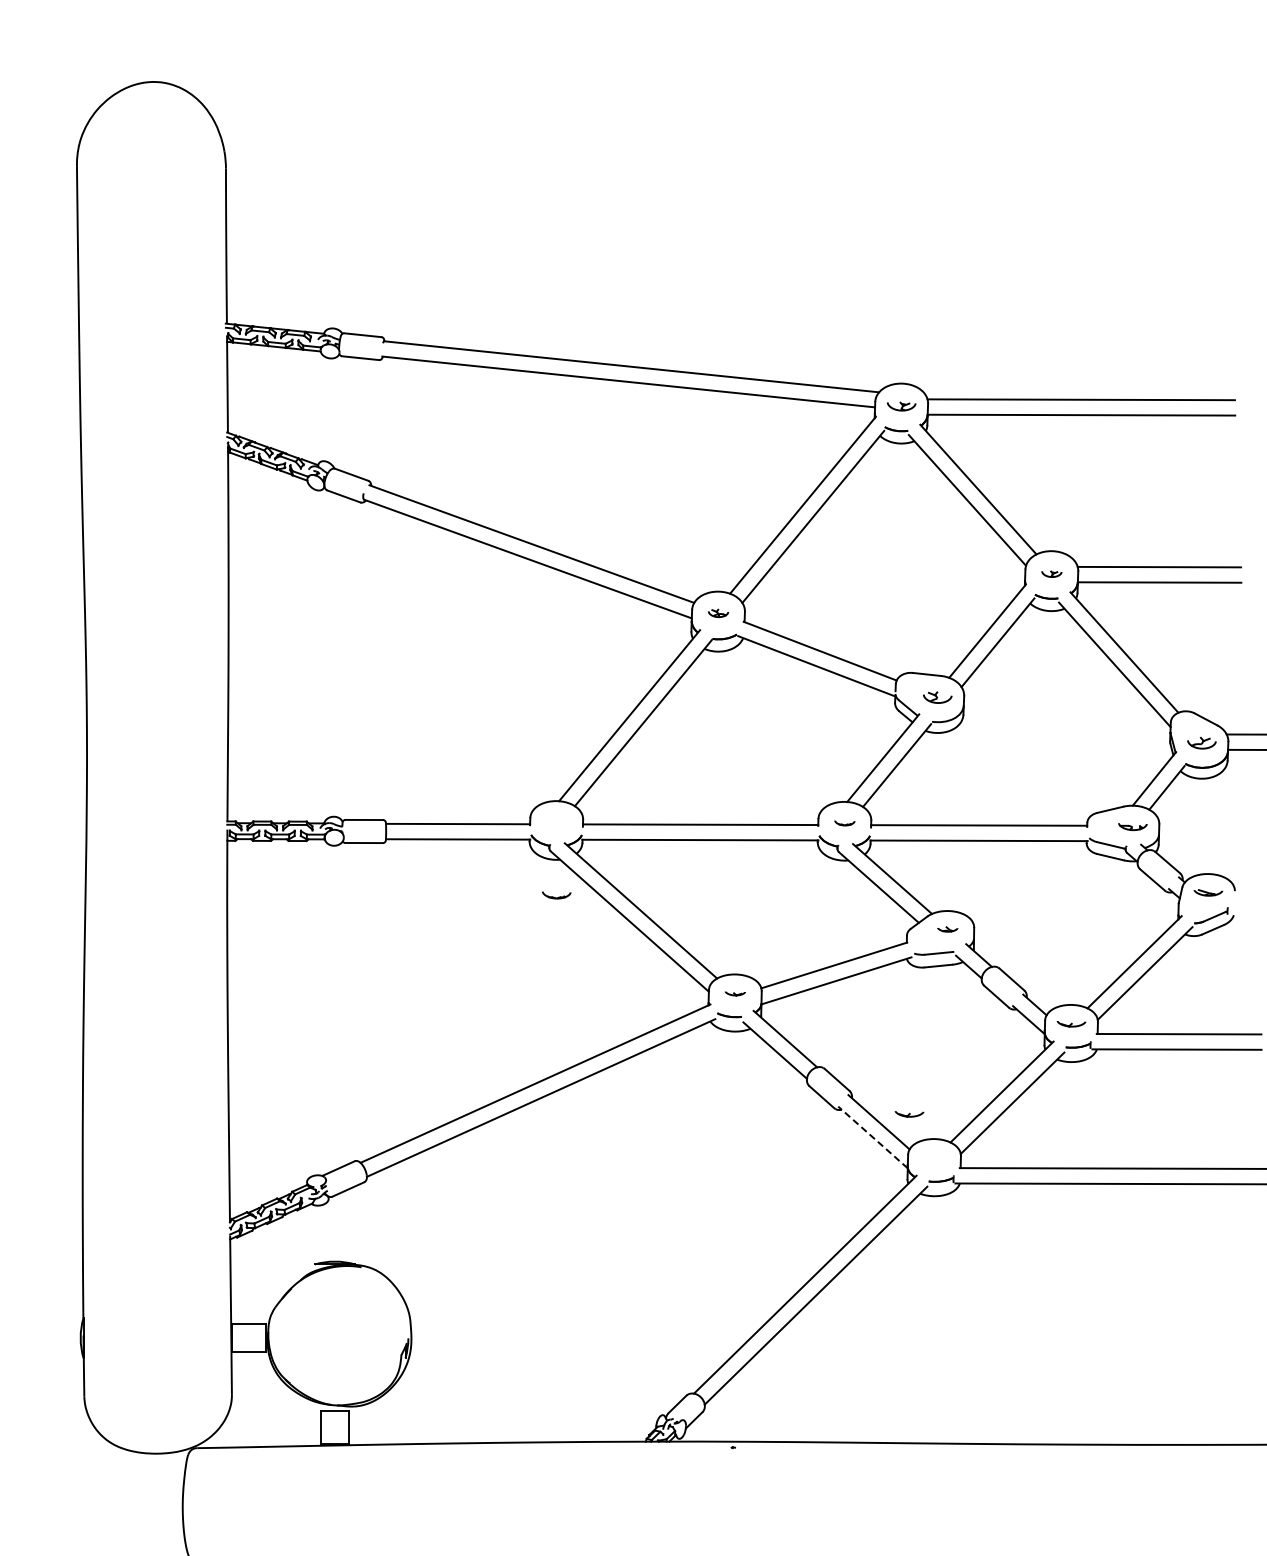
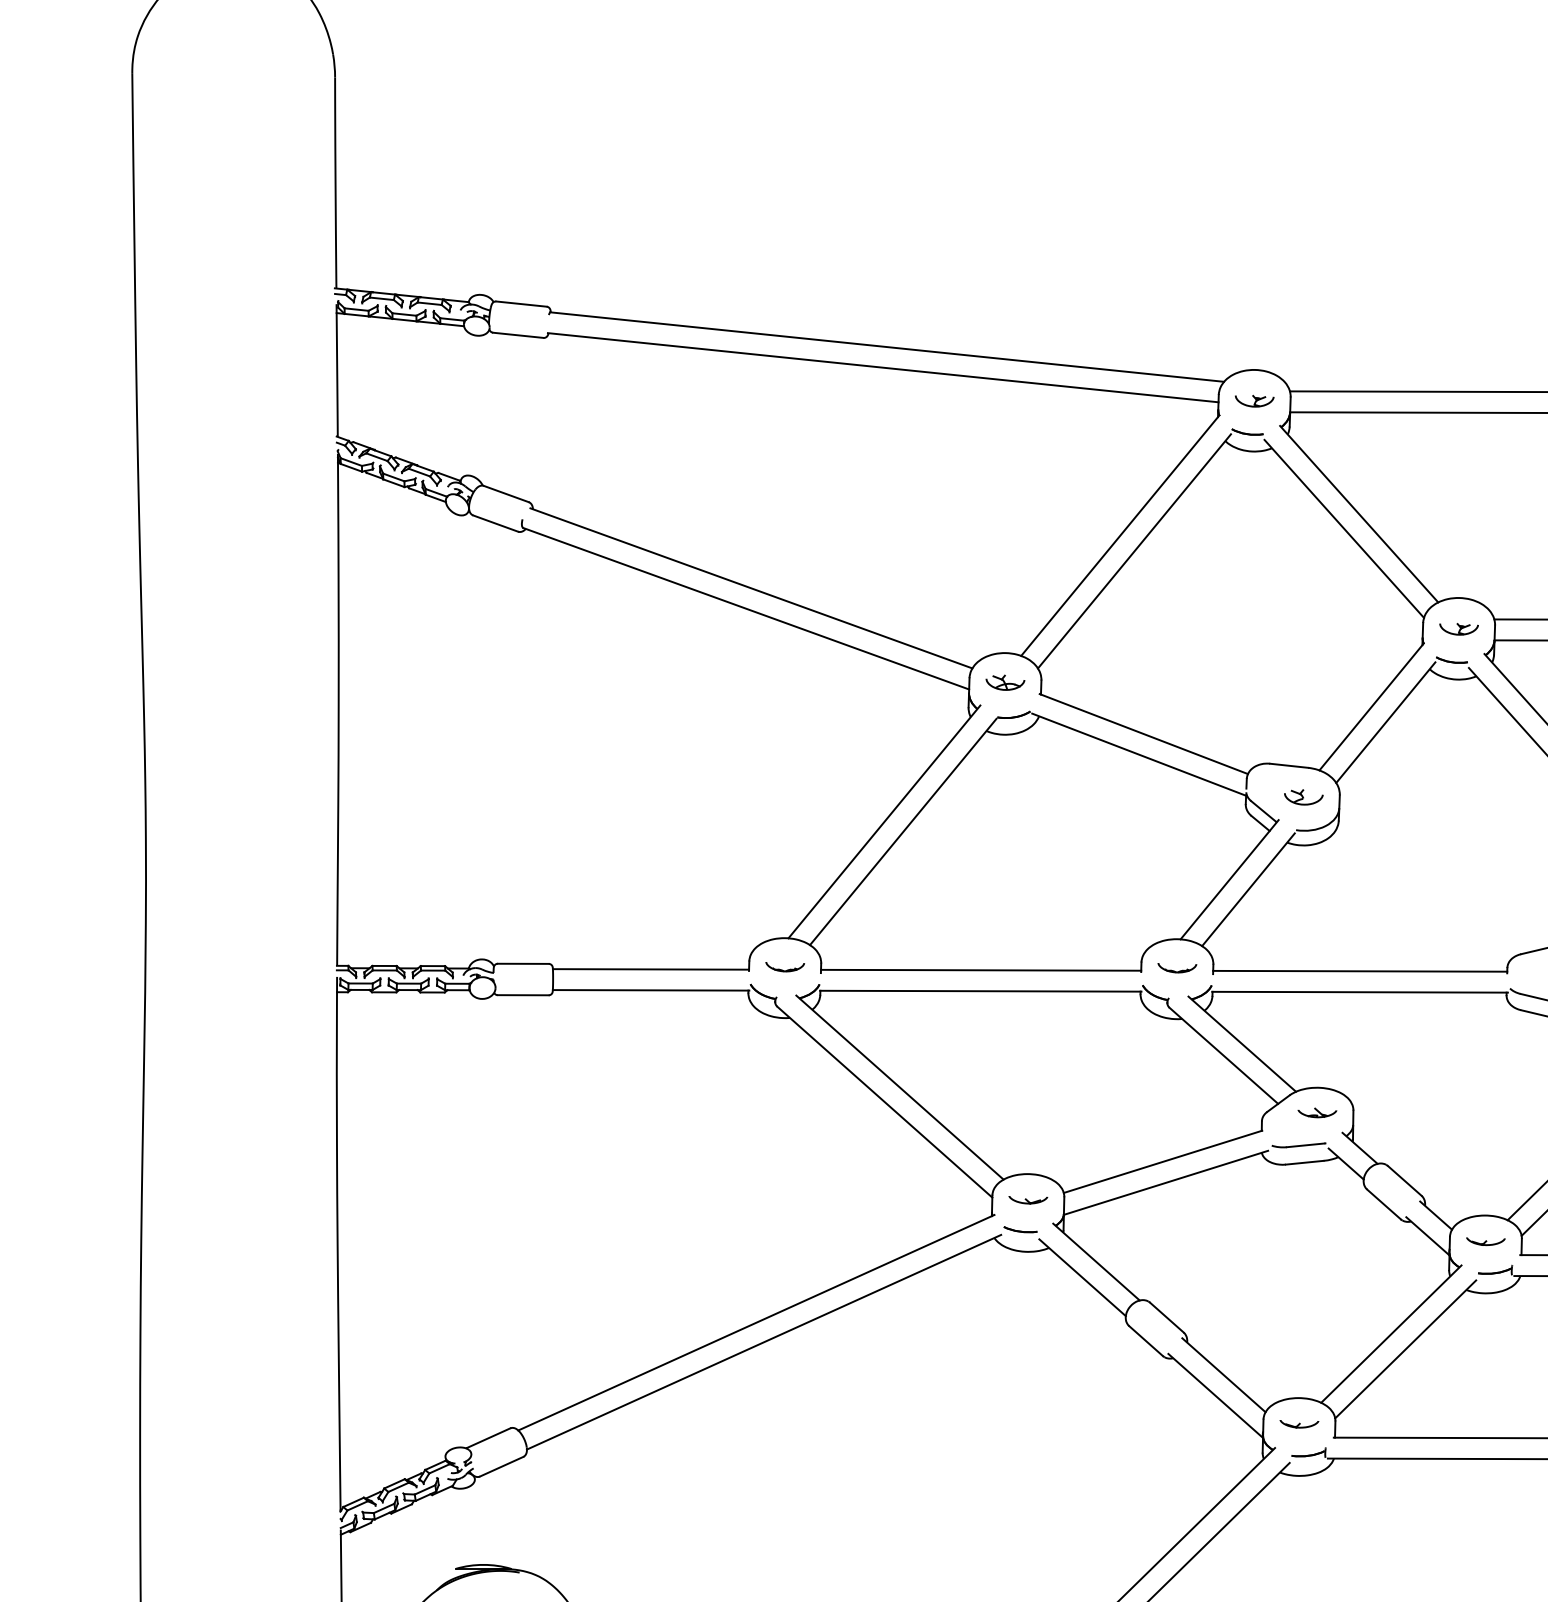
part: (1051, 574) -> (1458, 629), size x1.43
part: (718, 613) -> (1005, 682), size x1.43
part: (844, 823) -> (1176, 968), size x1.43
part: (556, 895) -> (784, 967), moved
part: (947, 929) -> (1317, 1112), size x1.43
part: (735, 993) -> (1028, 1200), size x1.43
part: (909, 1114) -> (1299, 1424), moved
line: (872, 1137) -> (1215, 1395), dashed -> solid

